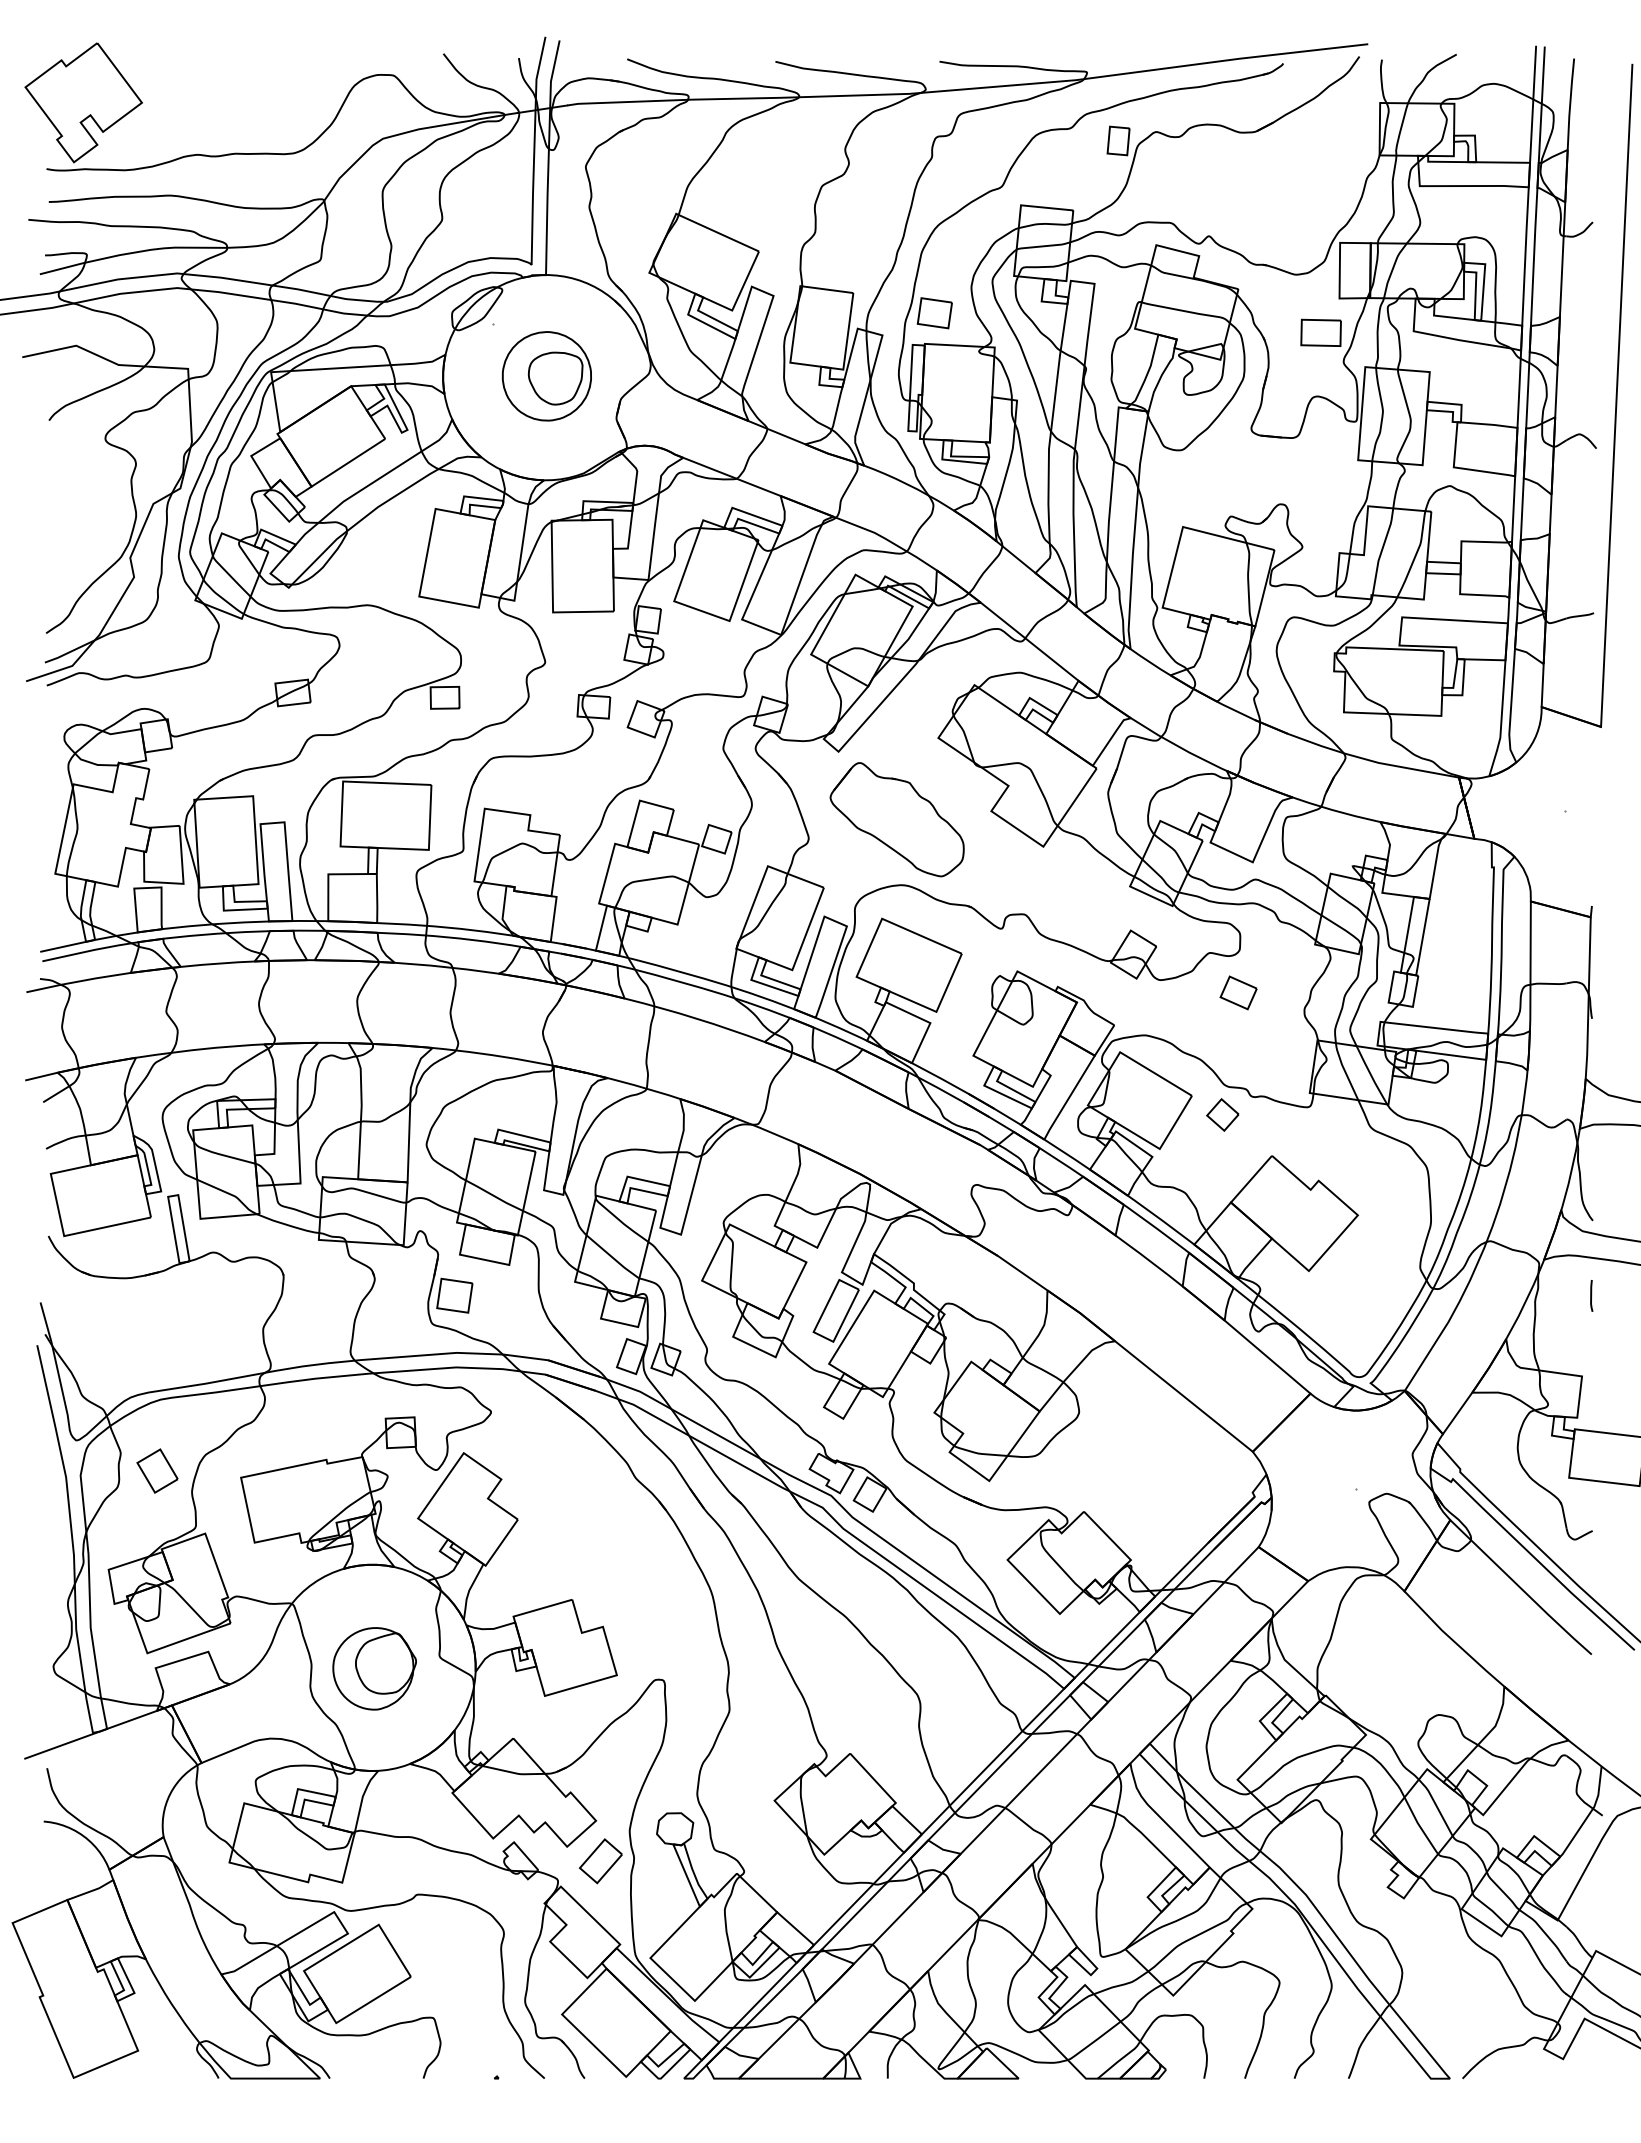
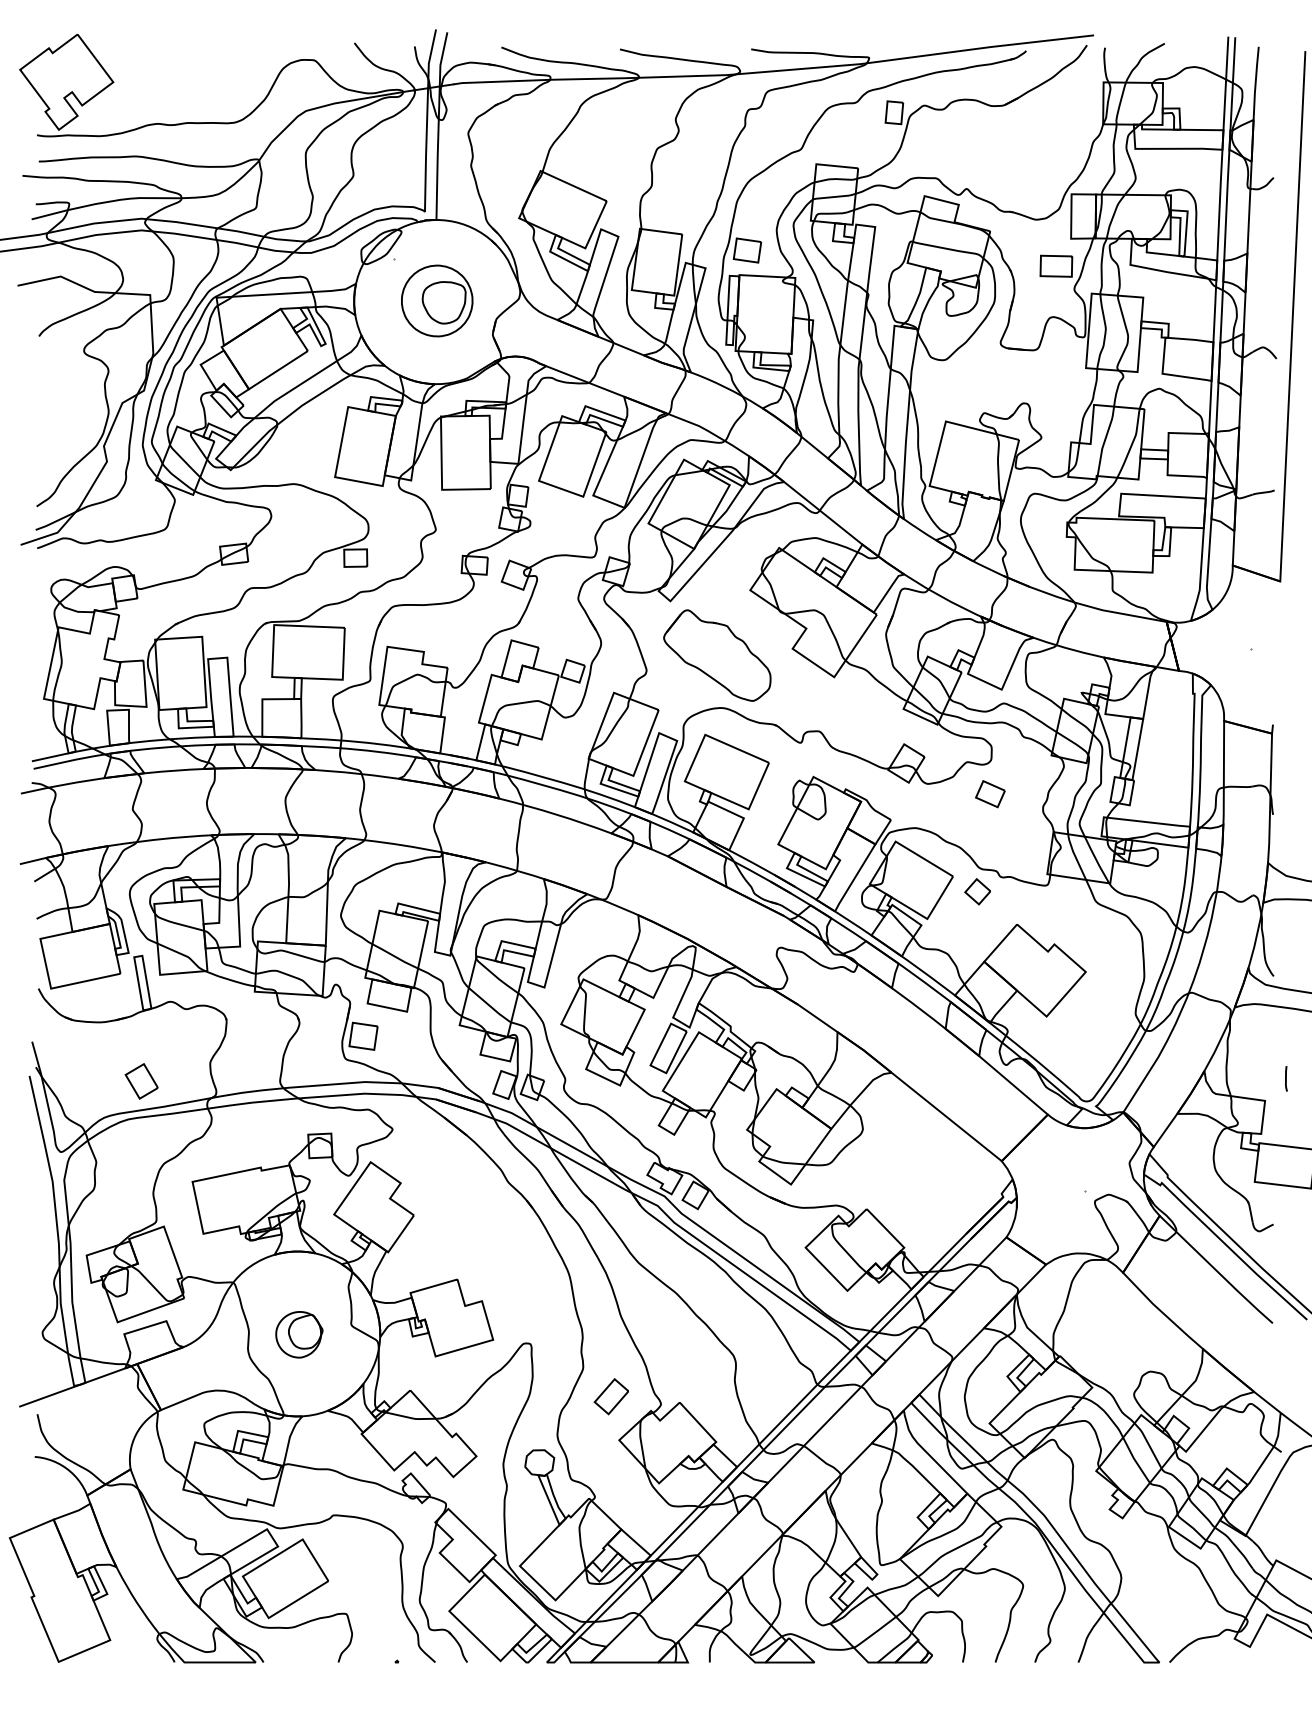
line: (1591, 1295) -> (1286, 1078), moved
part: (157, 1470) -> (141, 1080), moved
part: (374, 1668) -> (299, 1334), size x0.7
part: (600, 1861) -> (611, 1396), moved

